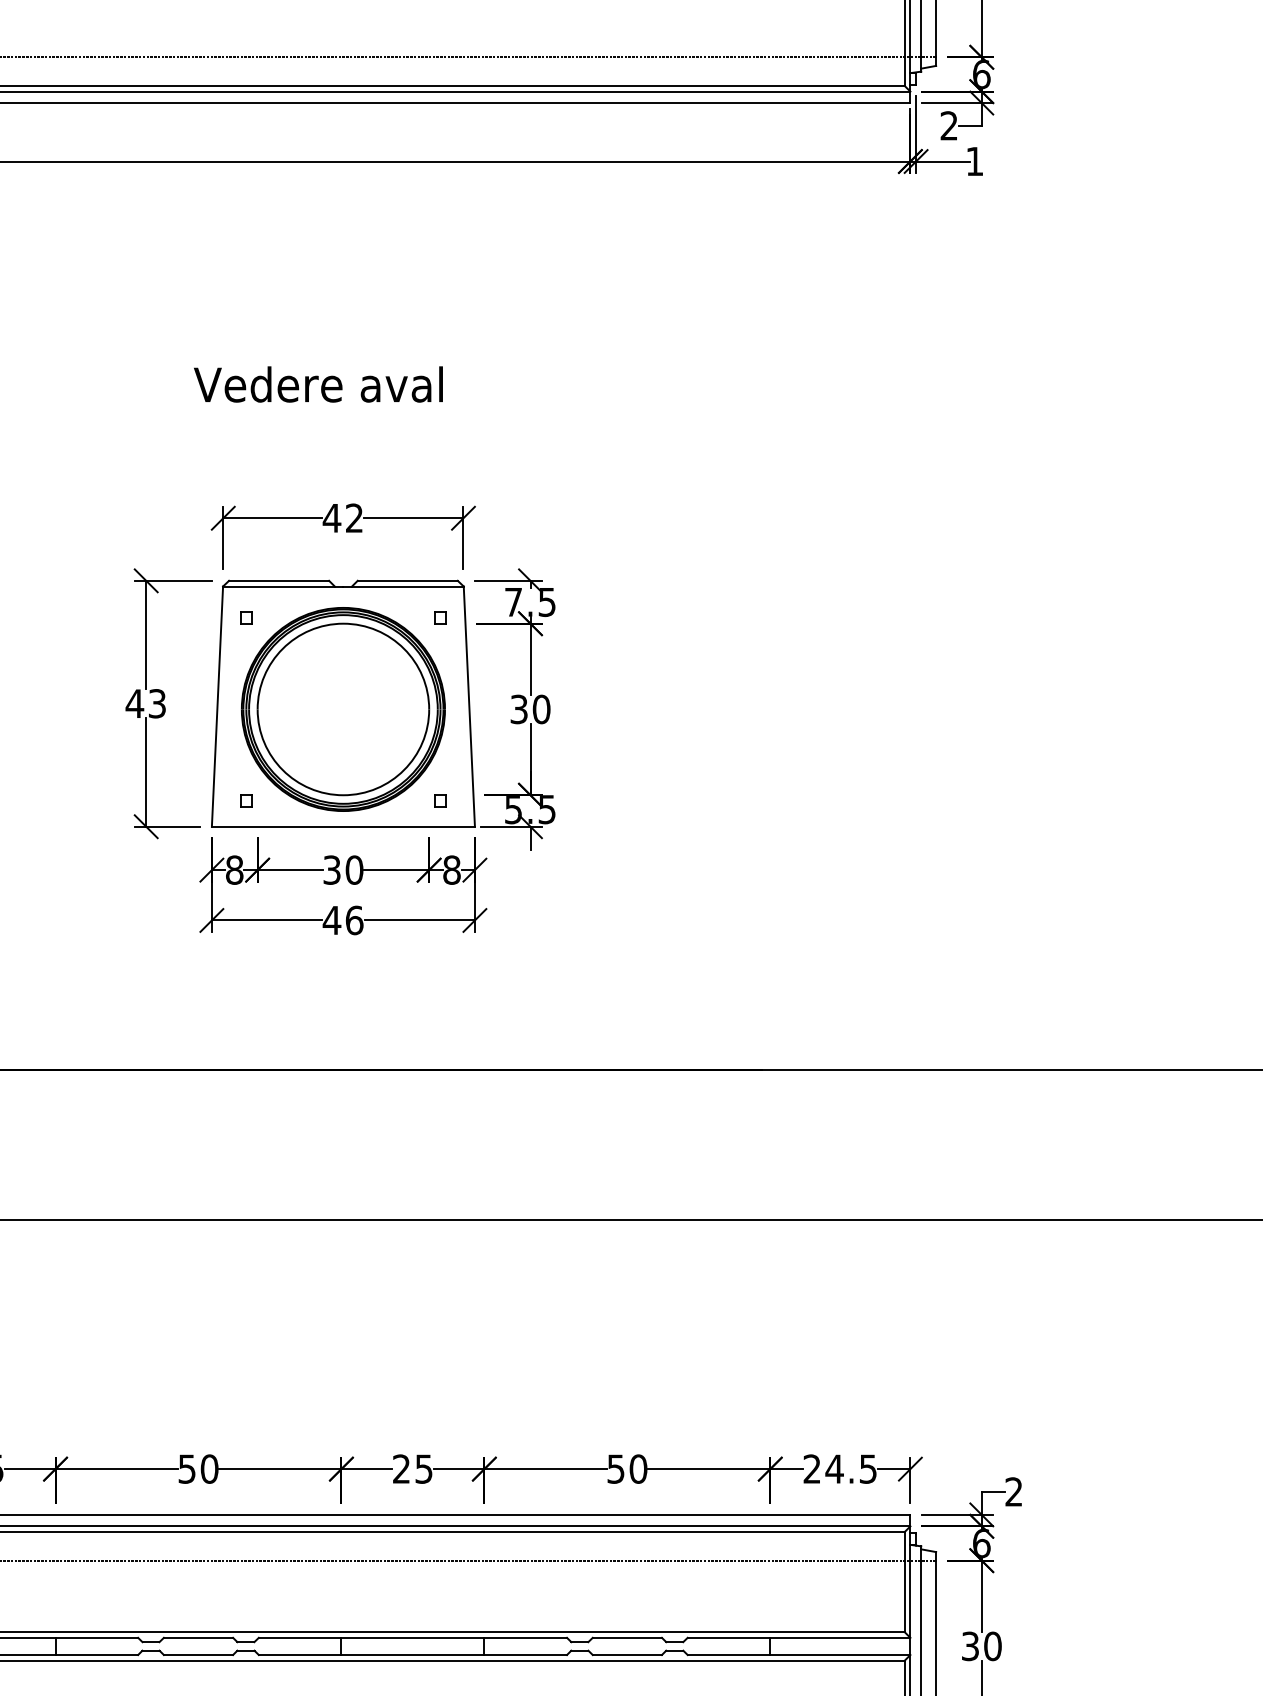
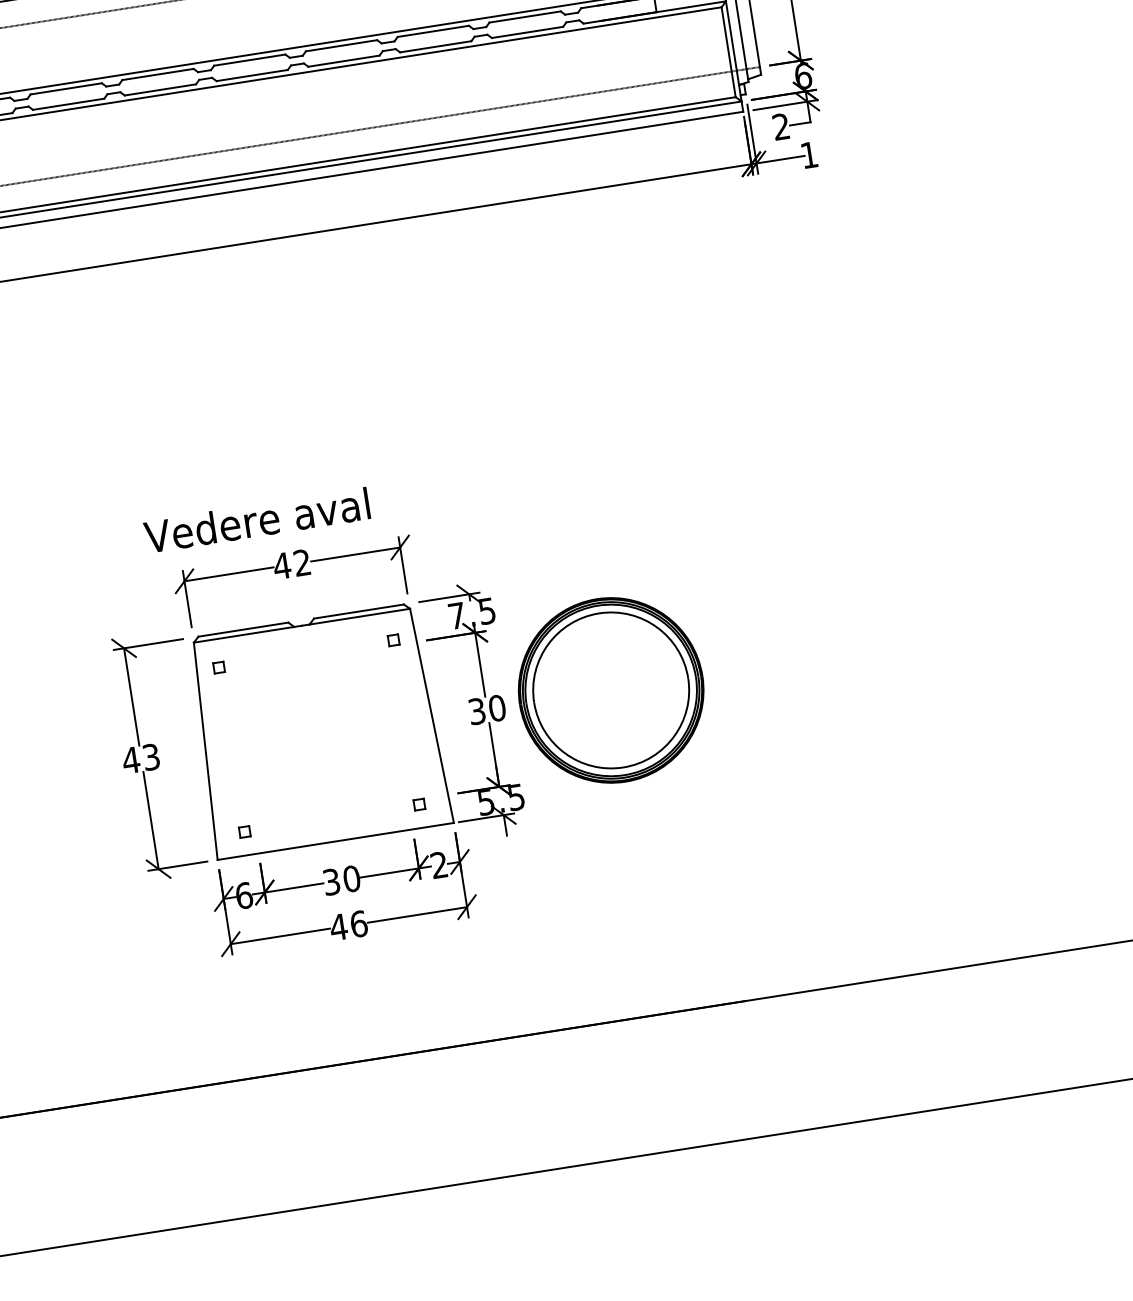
text: (318, 384) -> (257, 520), moved
part: (343, 709) -> (611, 690), moved
text: (234, 869) -> (243, 895), 8 -> 6
text: (451, 869) -> (438, 864), 8 -> 2

